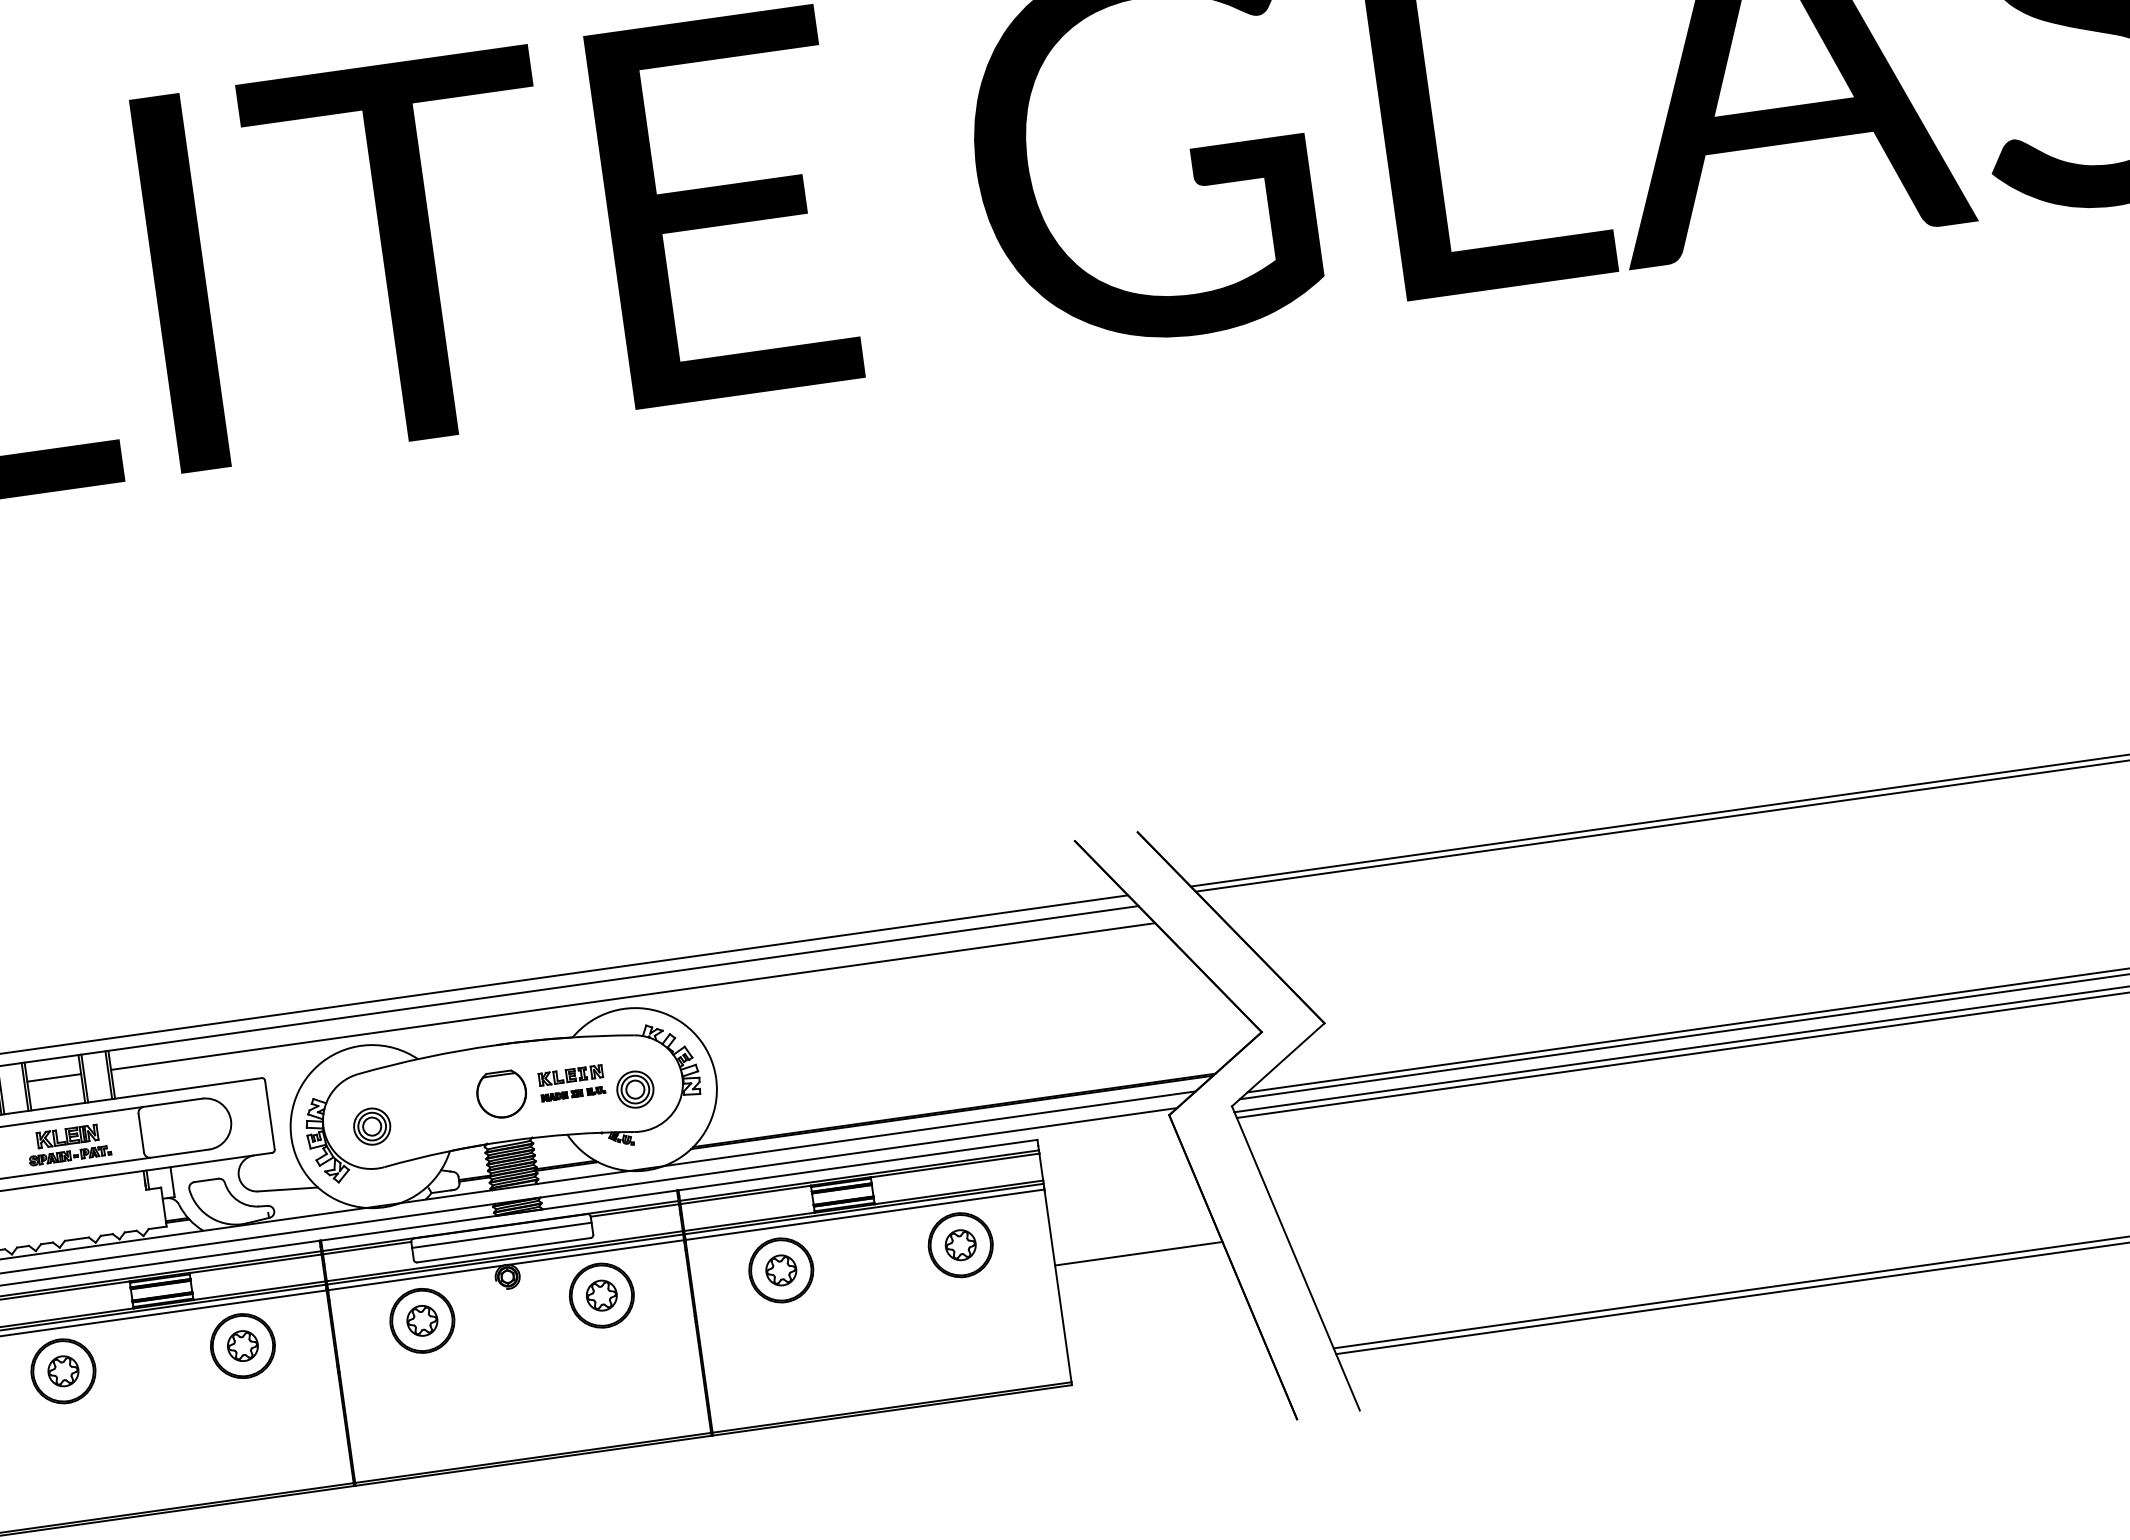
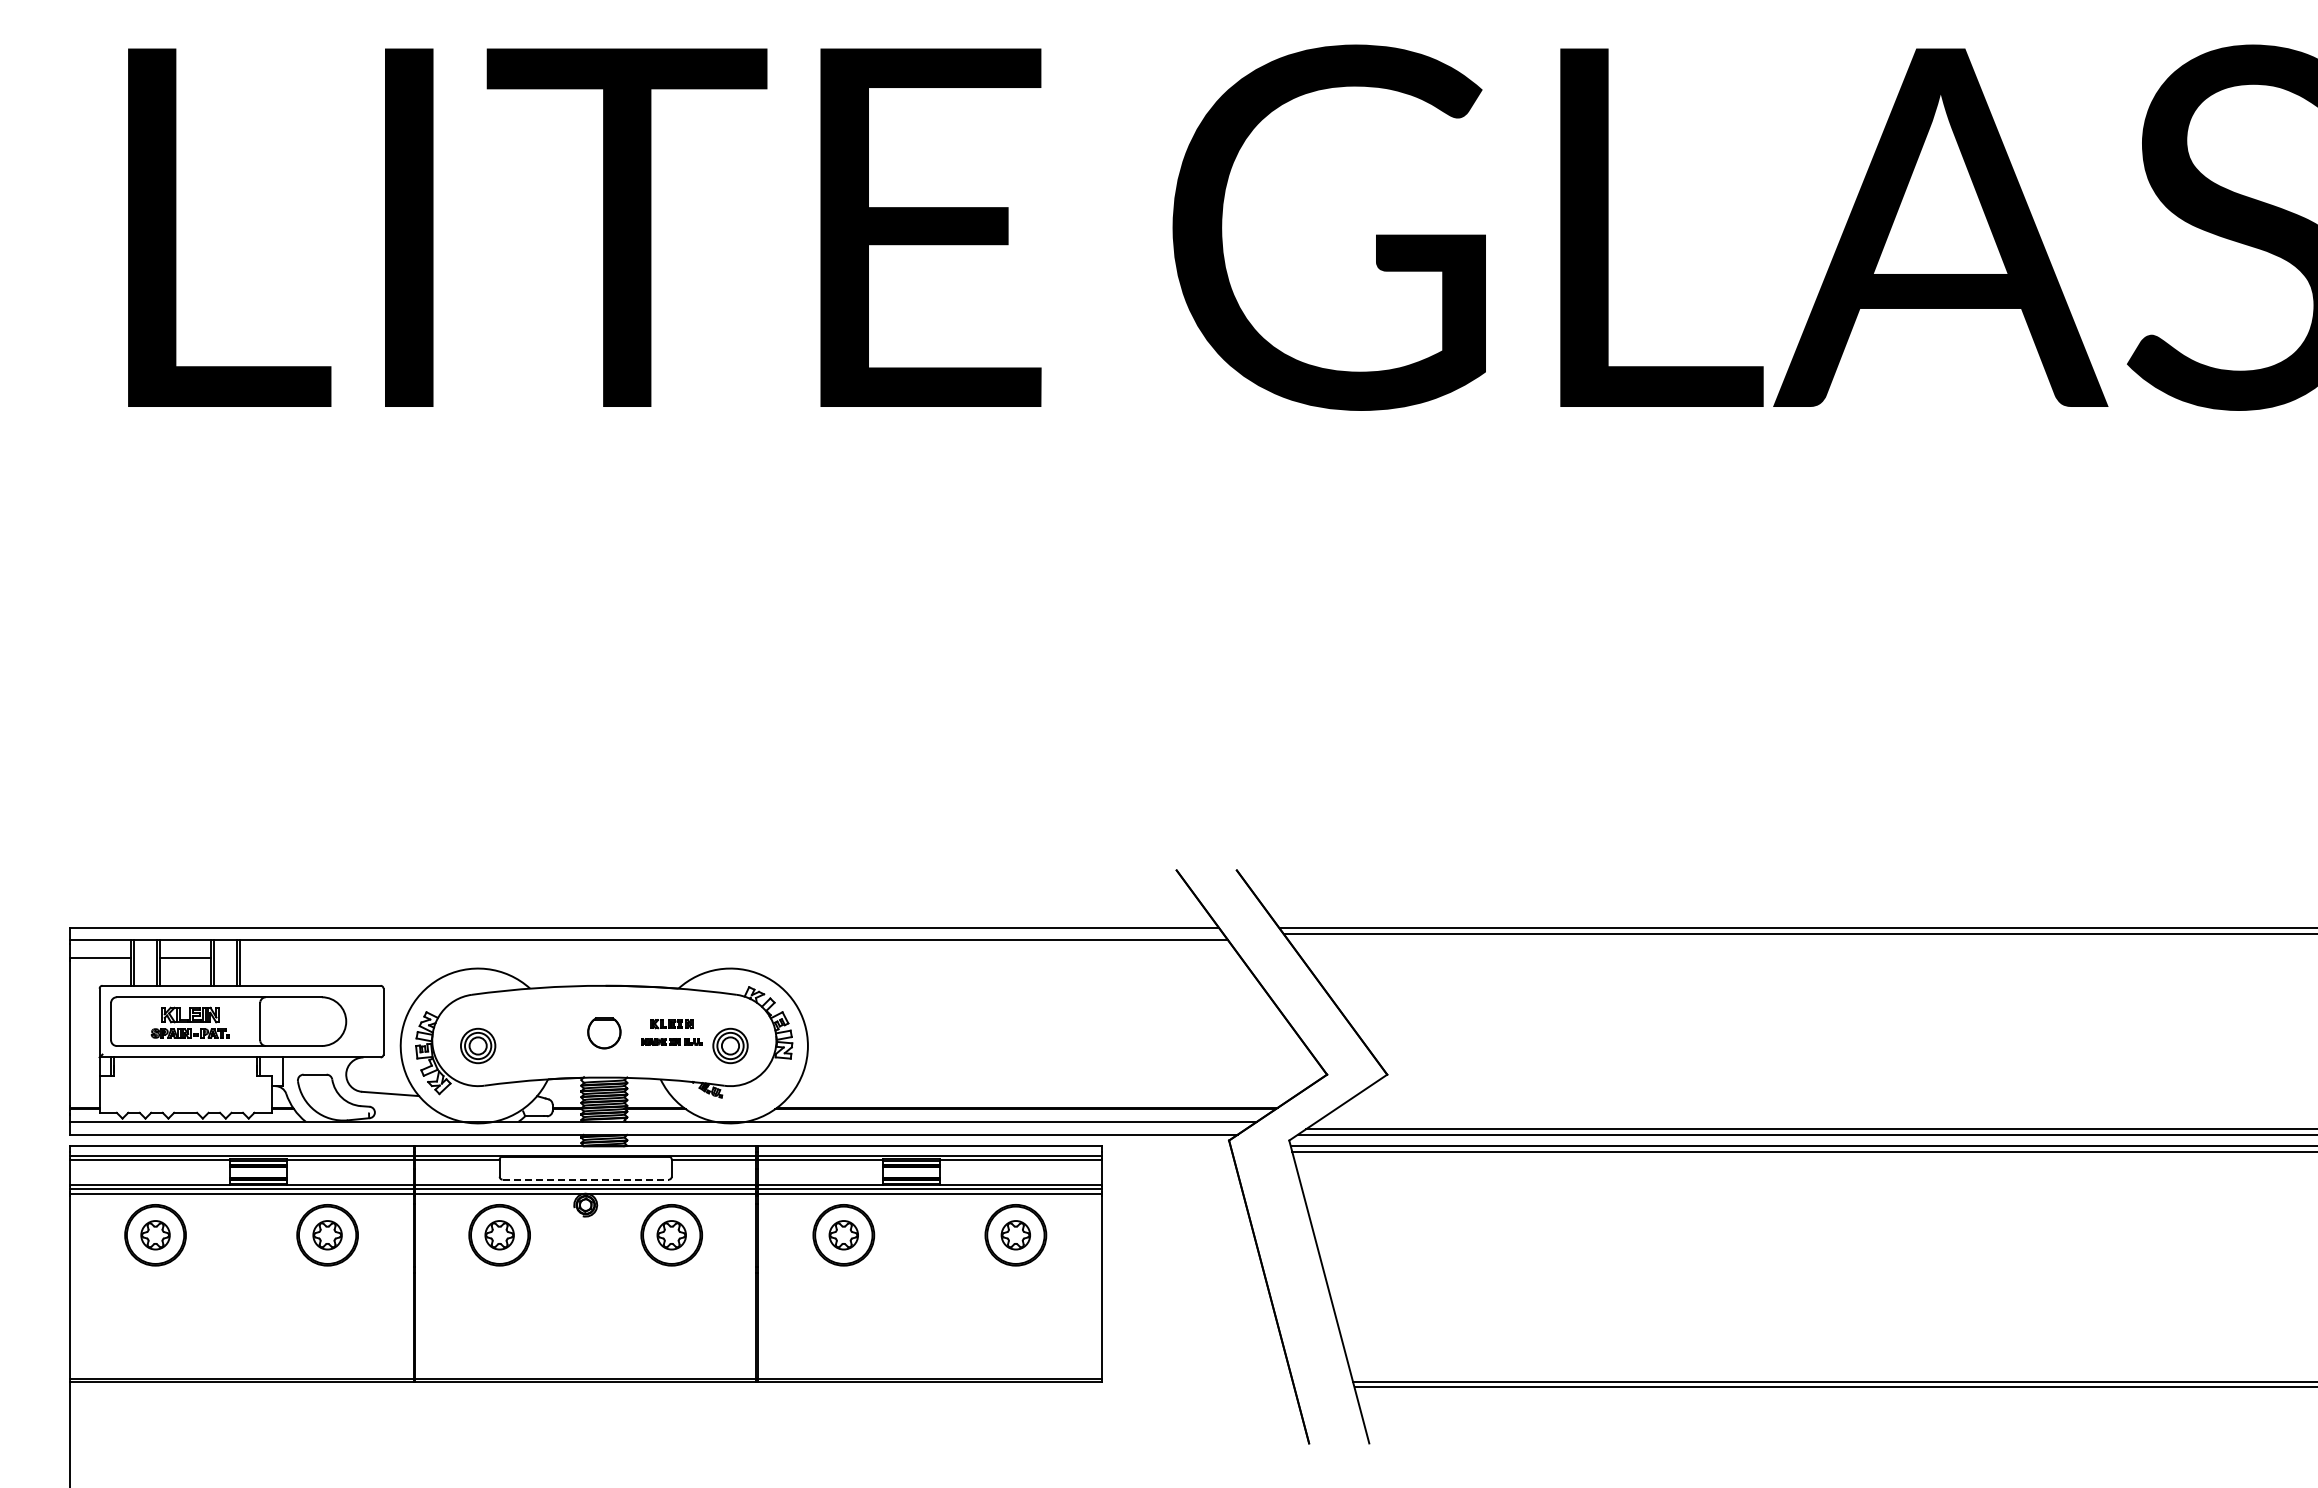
line: (632, 996) -> (740, 958), removed
part: (570, 1074) -> (671, 1023), size x0.7
part: (502, 1095) -> (604, 1033), size x0.7
line: (501, 1235) -> (585, 1165), removed
line: (504, 1249) -> (586, 1179), solid -> dashed
line: (1138, 1253) -> (1181, 1266), removed

